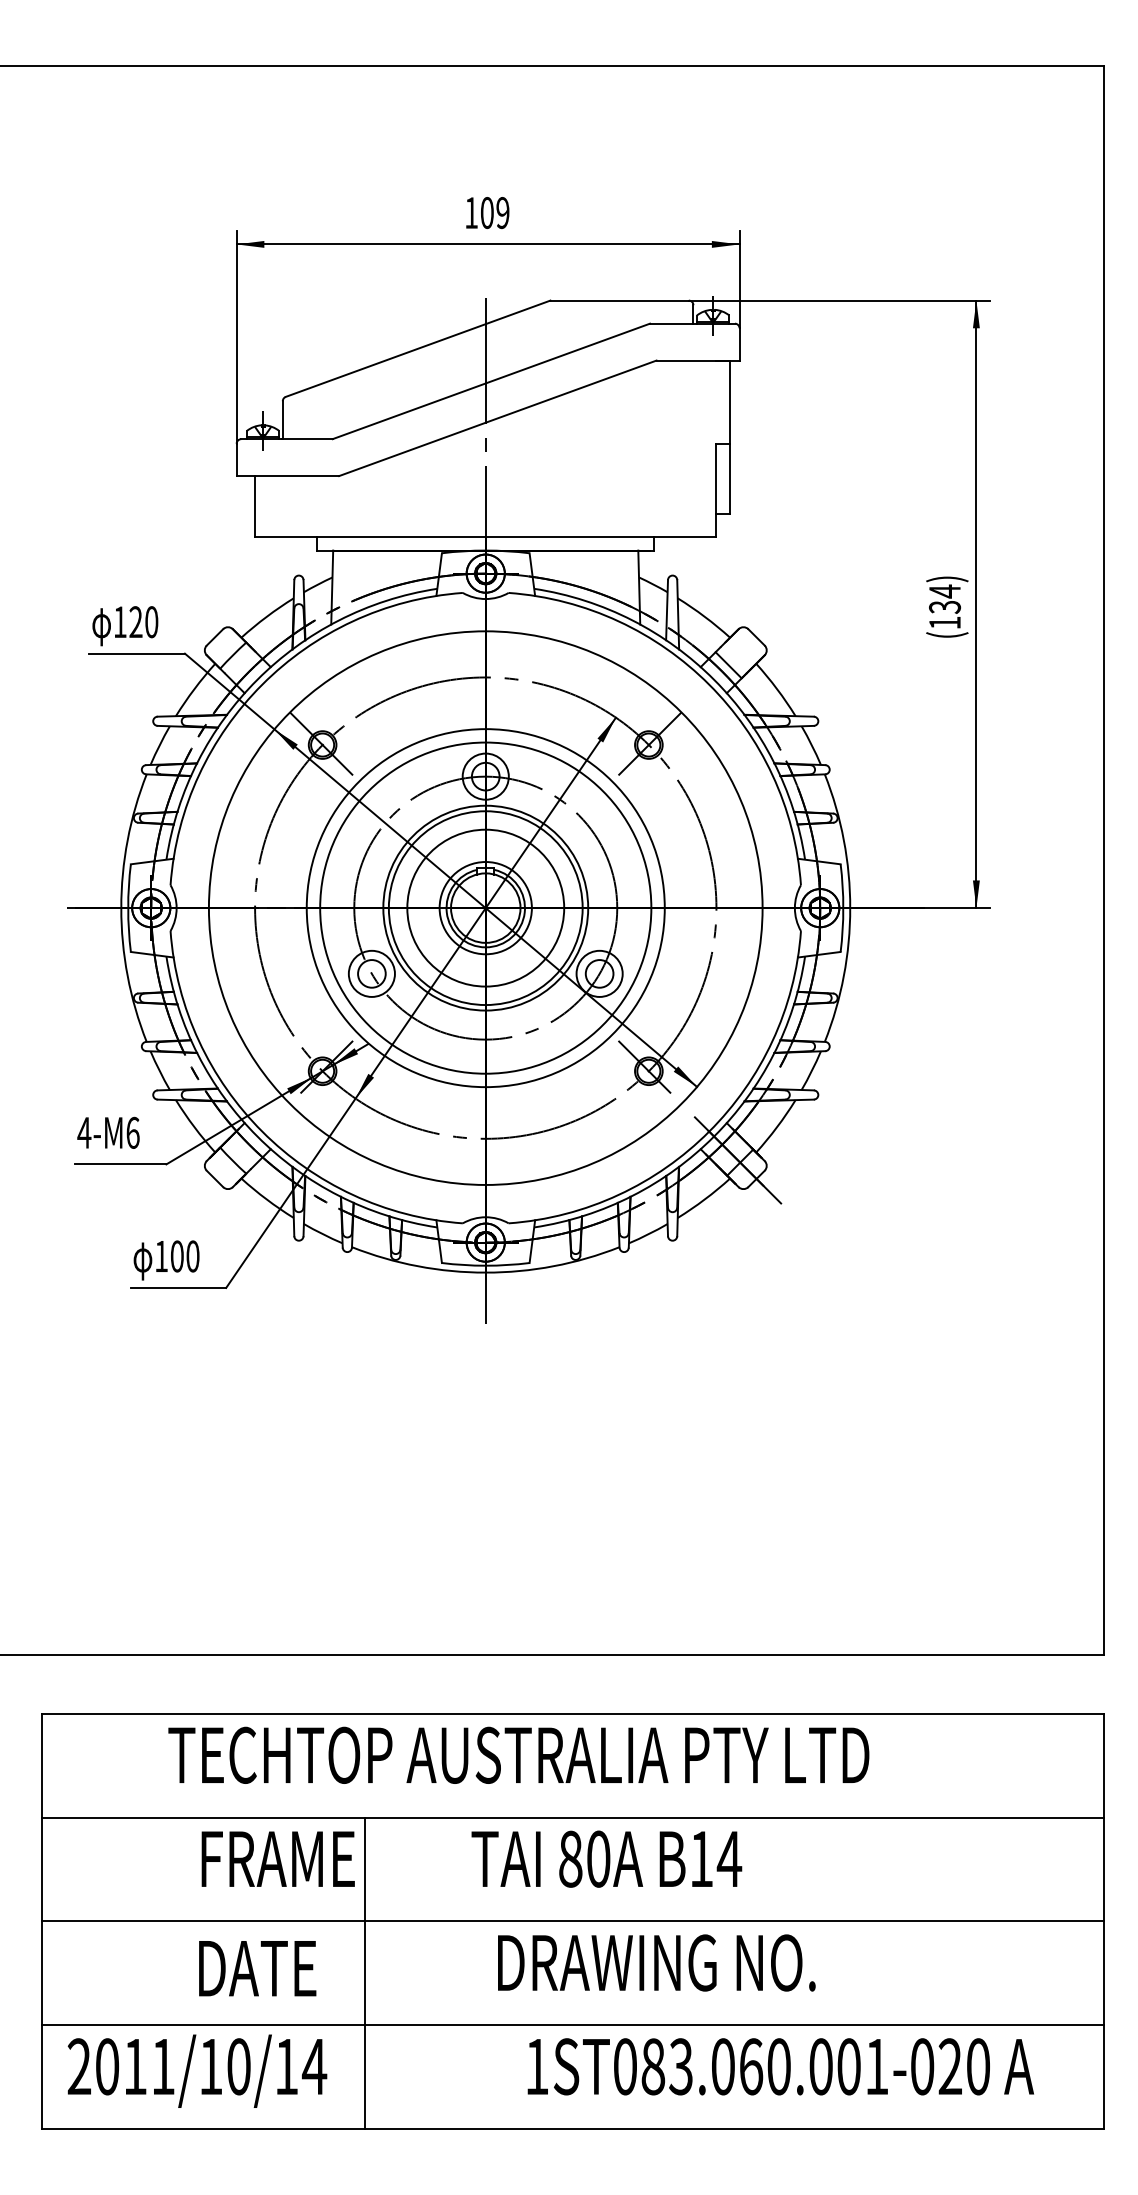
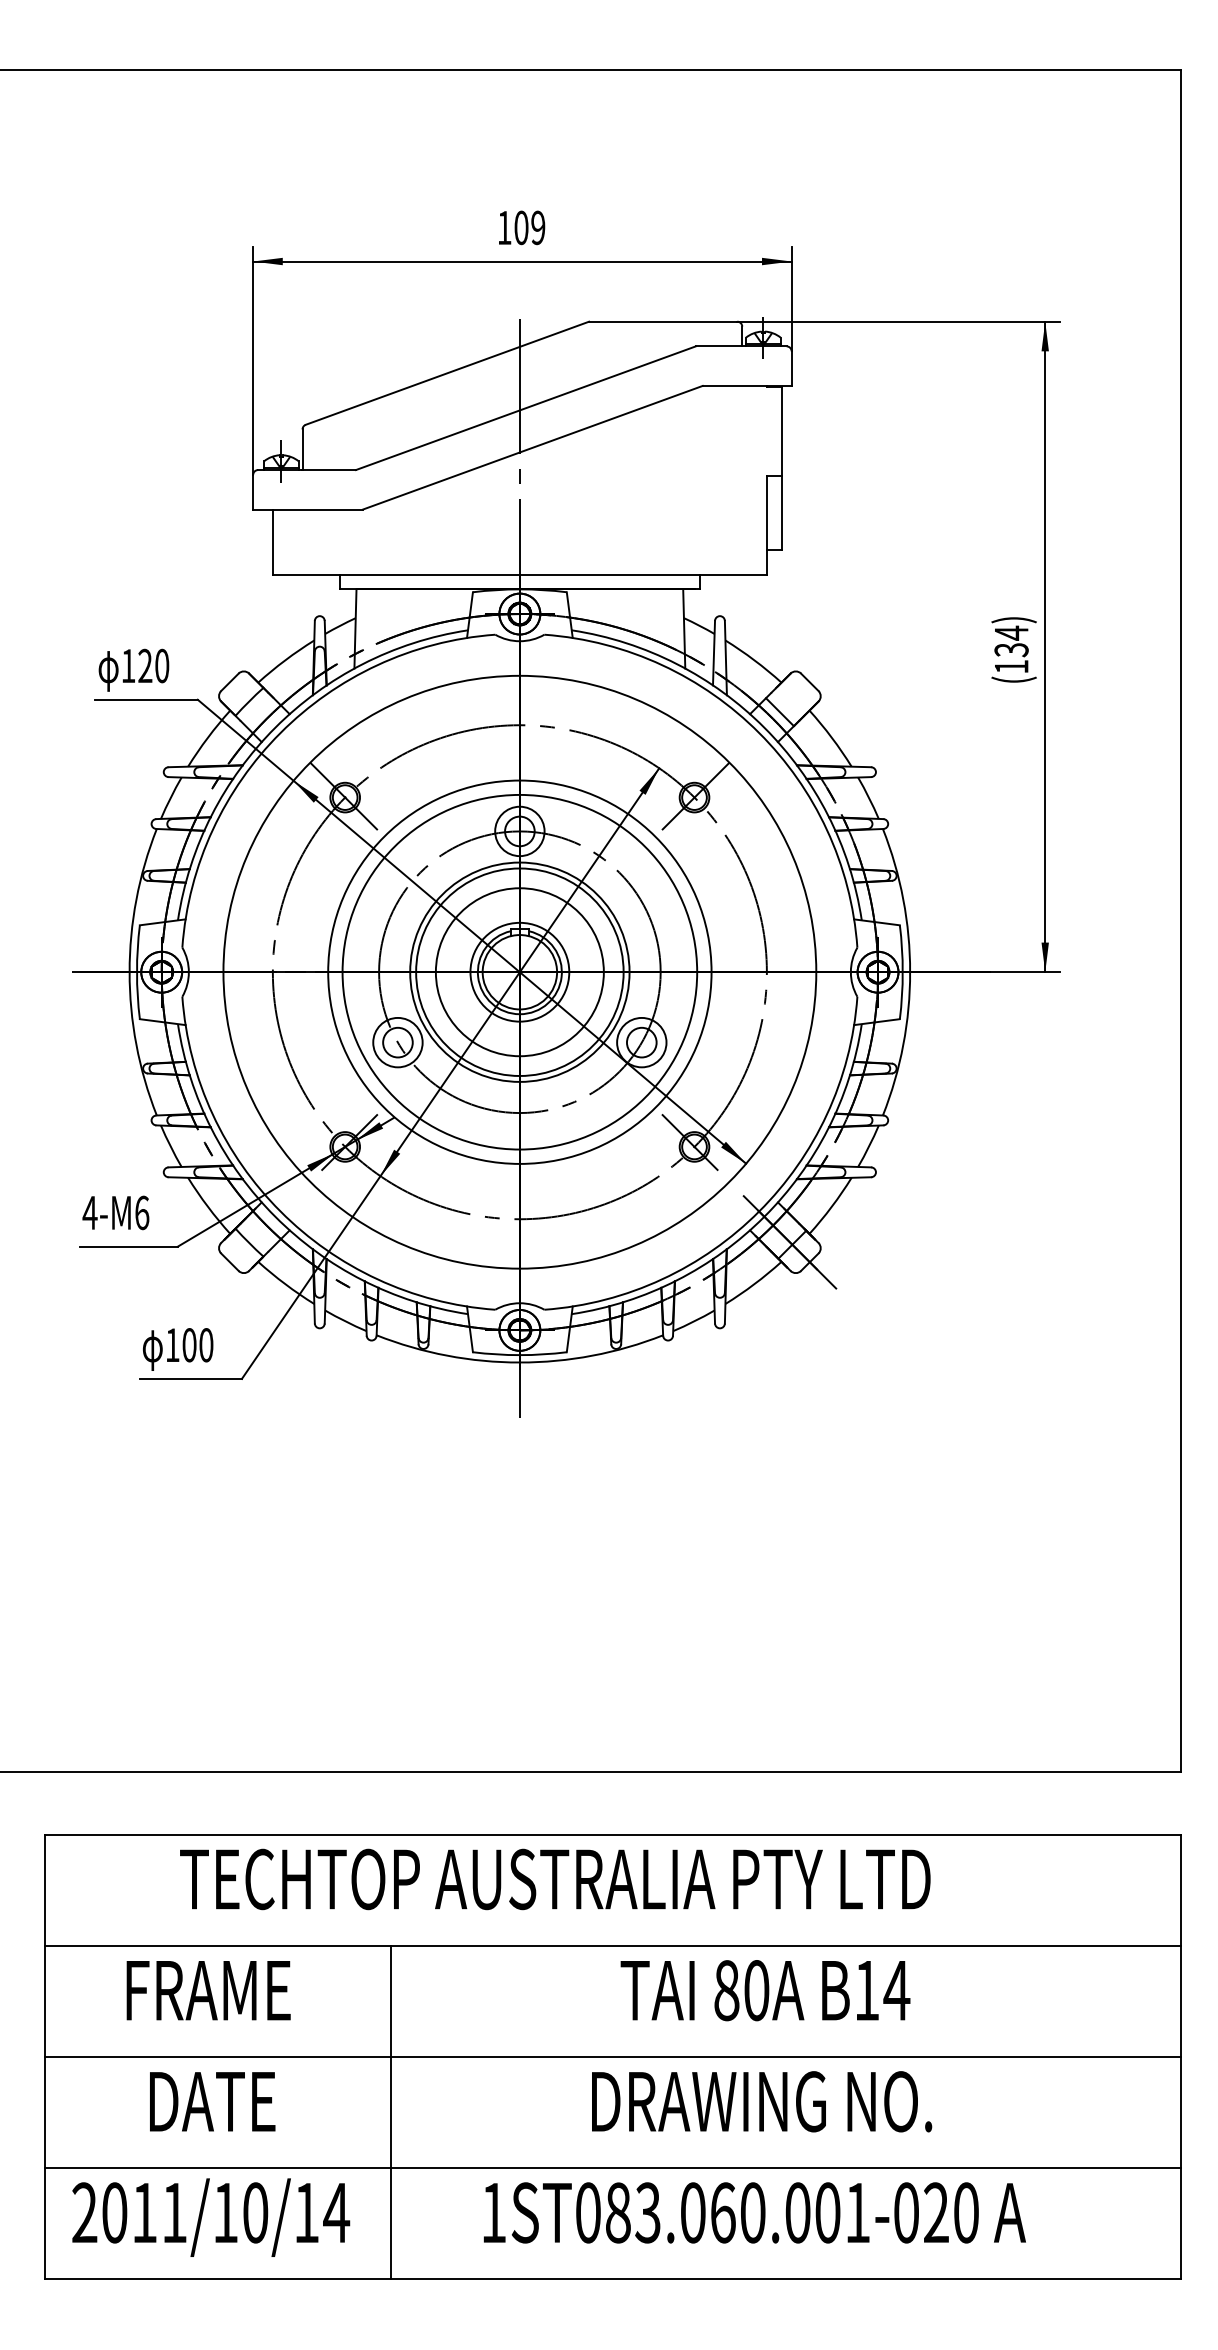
text: (278, 1859) -> (208, 1990), moved
text: (606, 1859) -> (765, 1990), moved
text: (657, 1962) -> (762, 2101), moved
text: (257, 1968) -> (212, 2101), moved
text: (780, 2066) -> (754, 2212), moved

